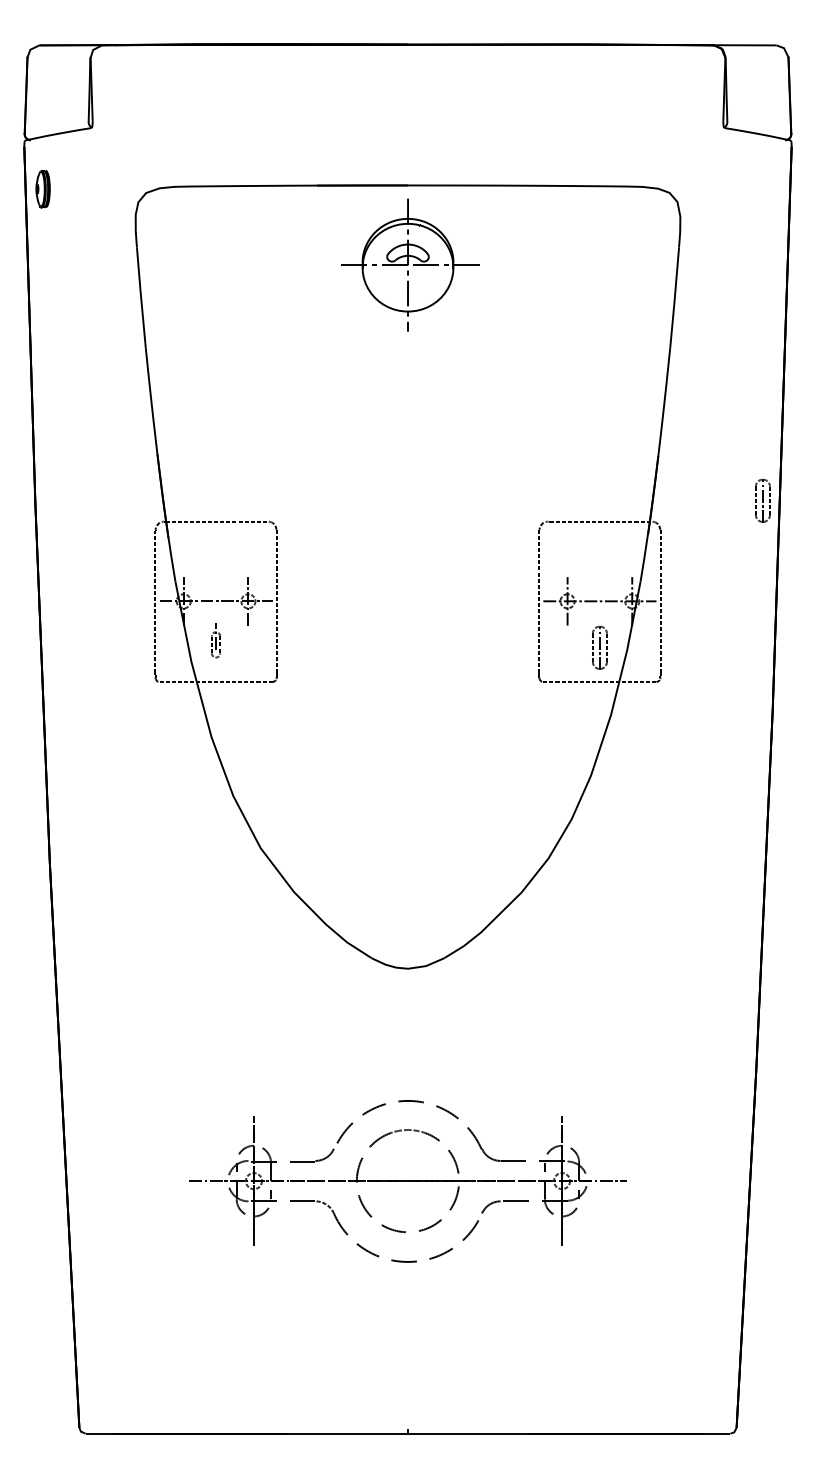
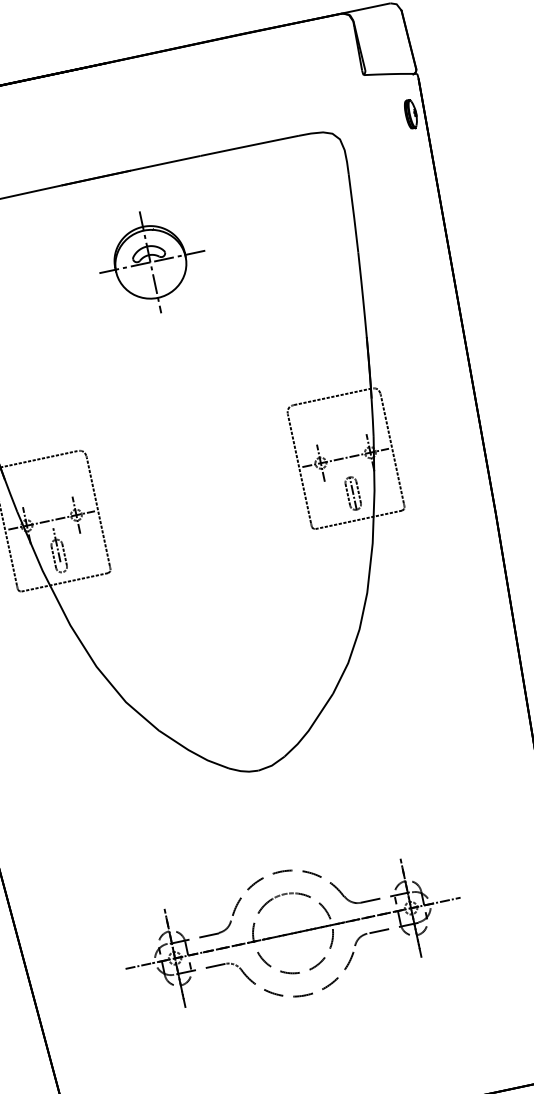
part: (772, 189) -> (410, 114), added
part: (410, 264) -> (152, 261), moved
part: (762, 500) -> (453, 354), removed
part: (215, 640) -> (57, 550), size x1.67

